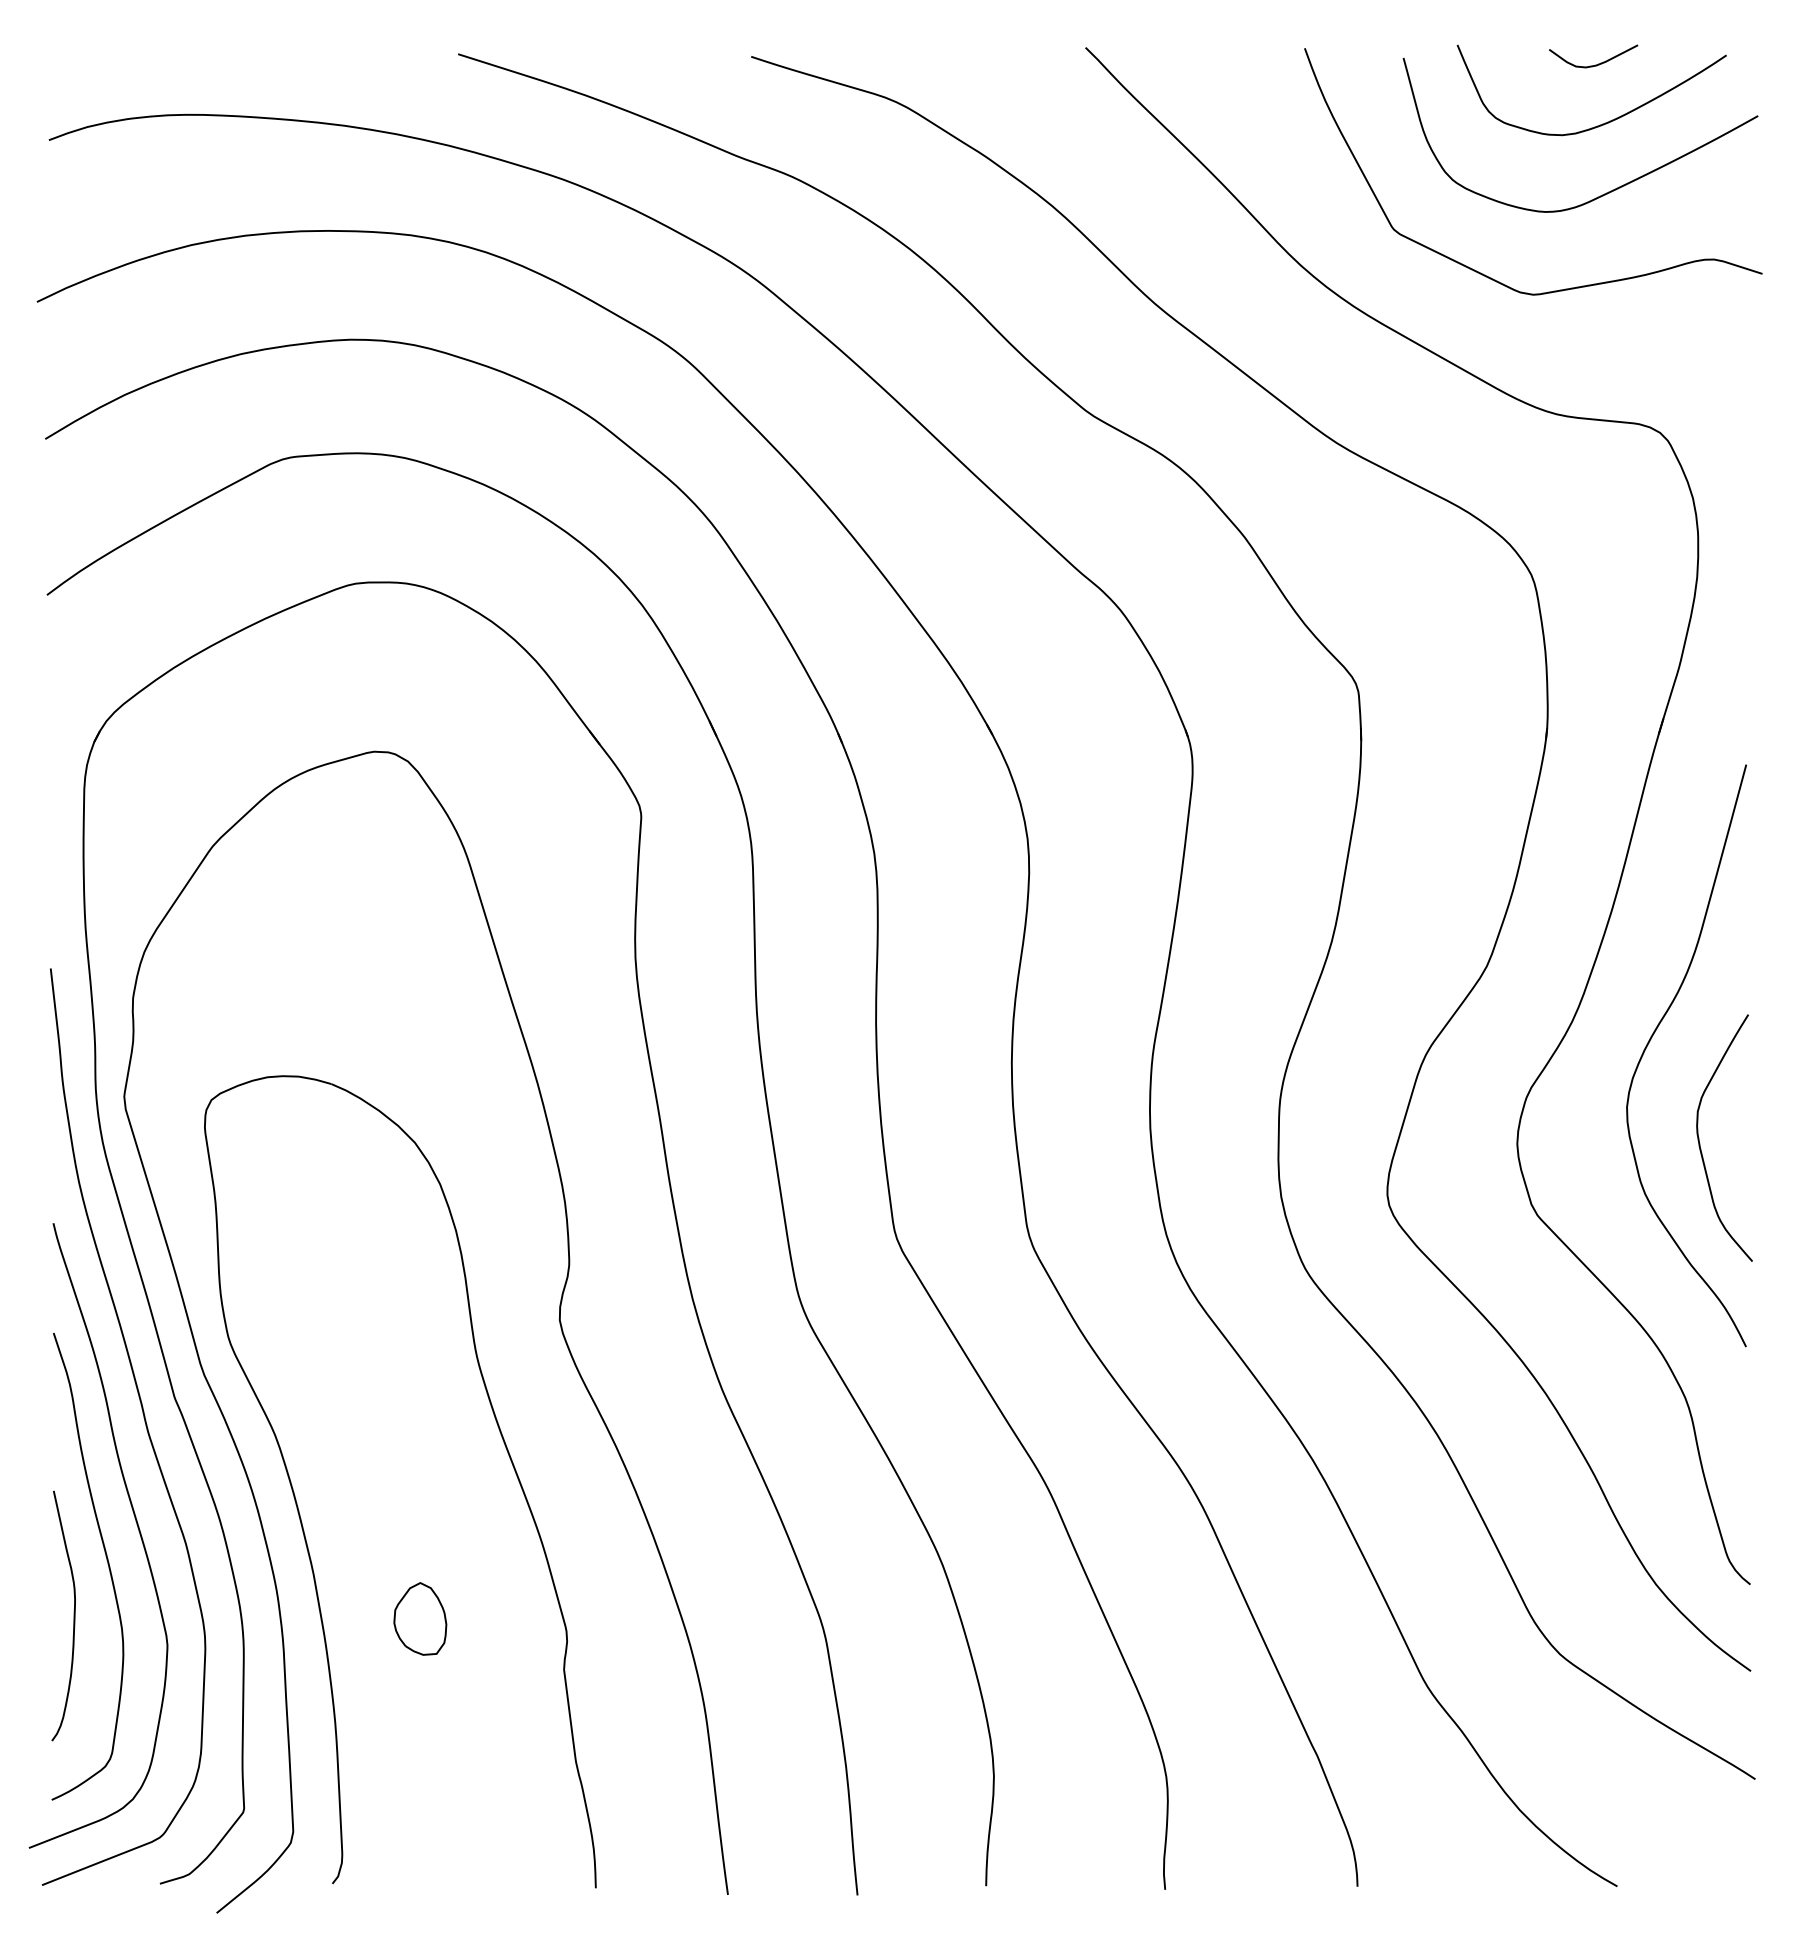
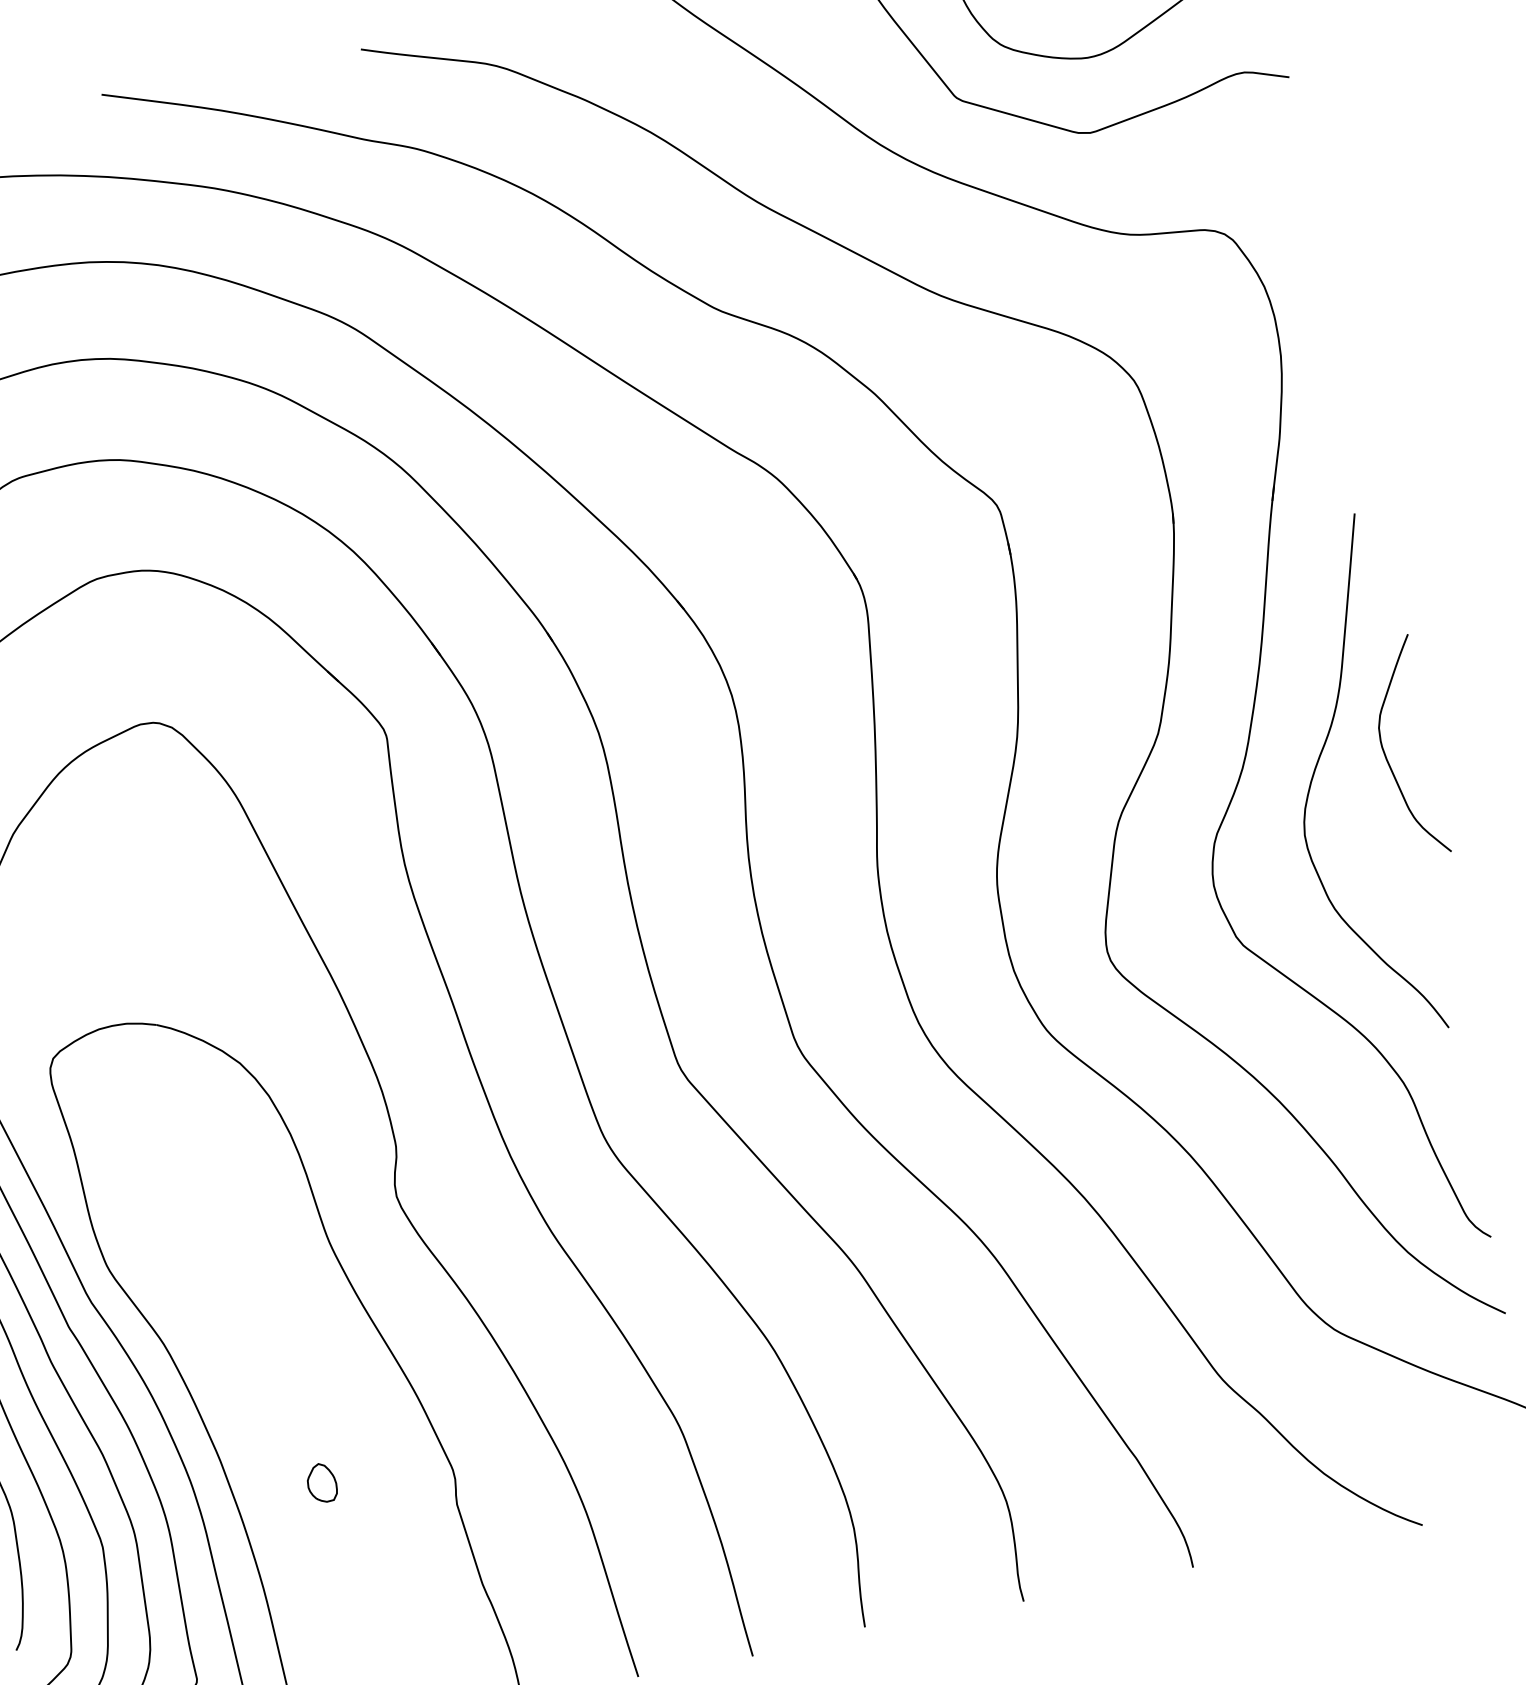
curve: (1700, 1143) -> (1386, 755), moved
part: (420, 1618) -> (321, 1482), size x0.6

